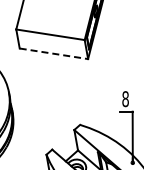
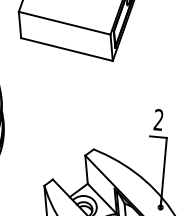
line: (53, 53) -> (66, 49), dashed -> solid
text: (125, 99) -> (158, 120), 8 -> 2

